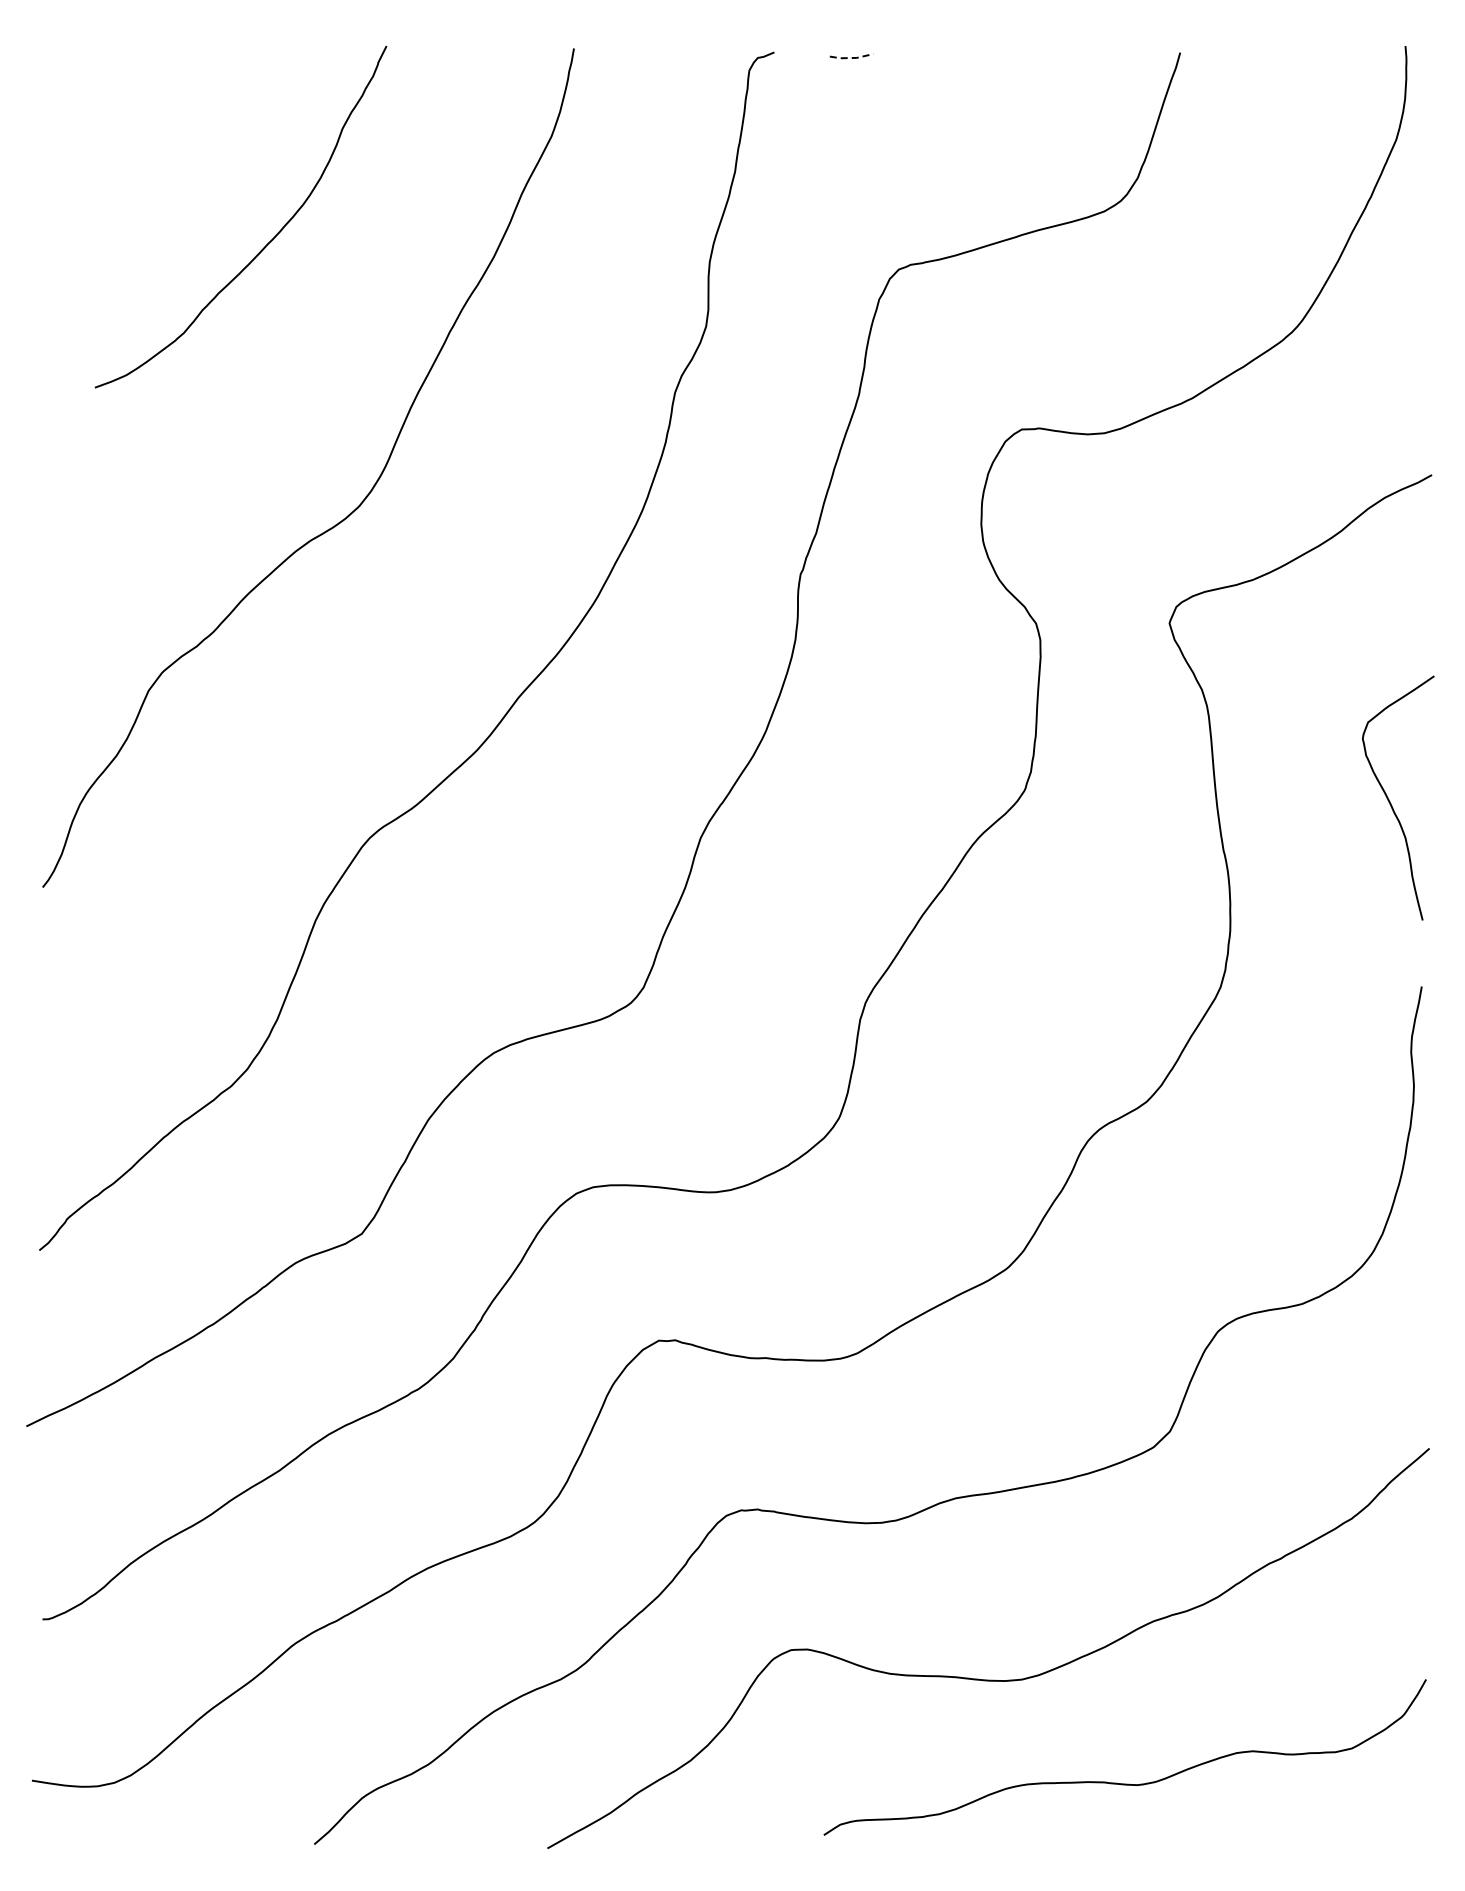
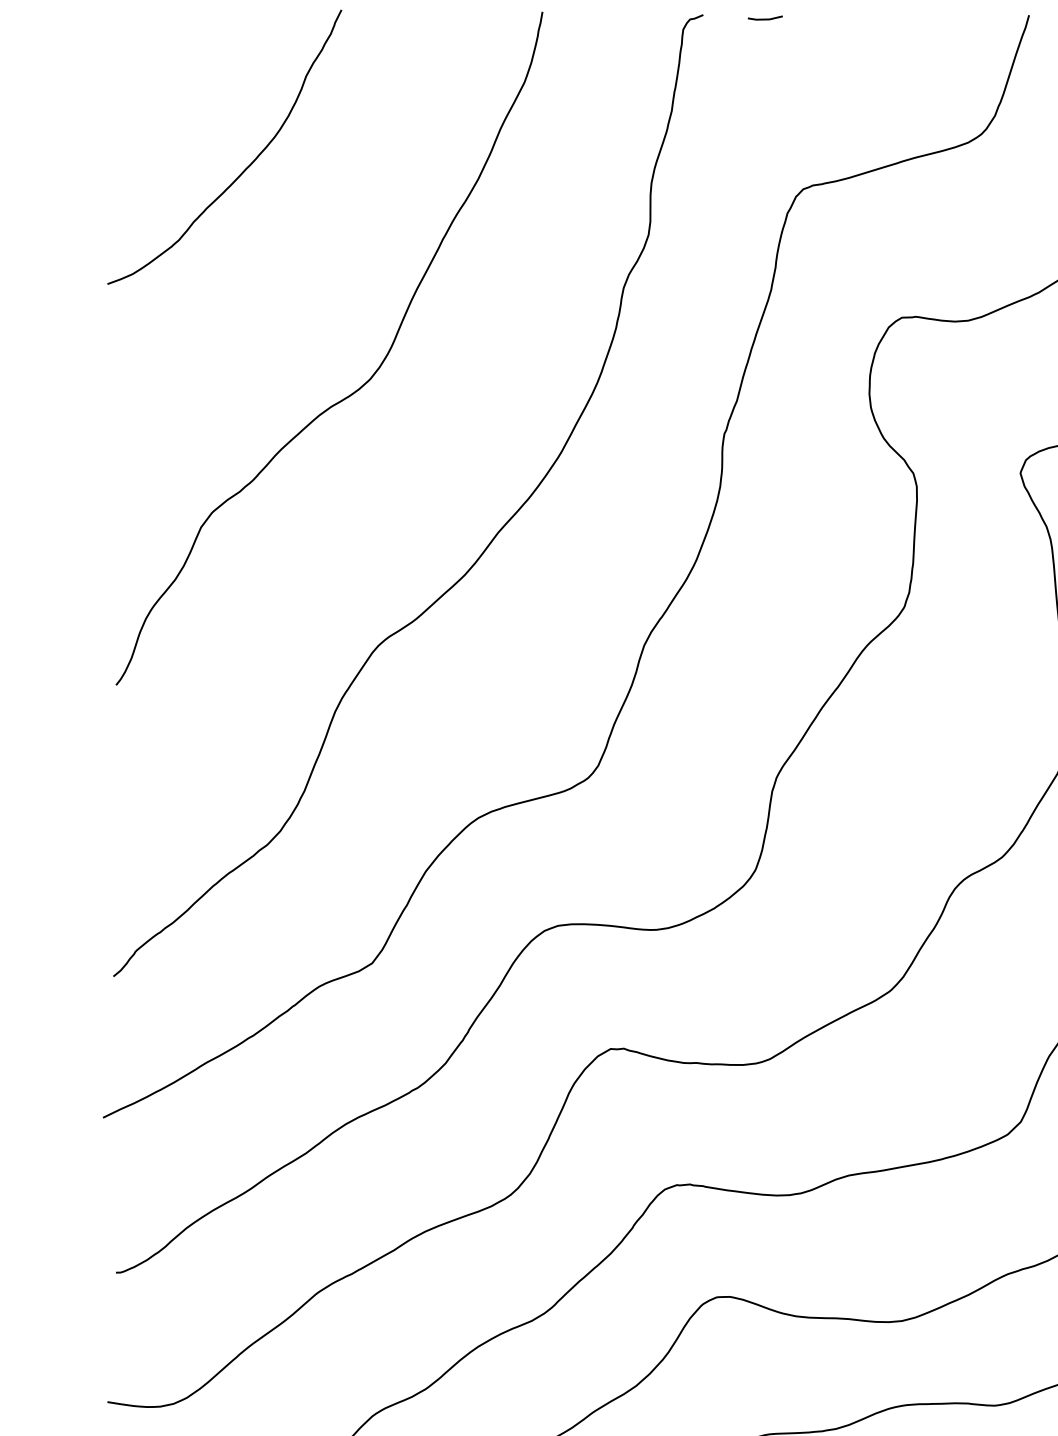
line: (852, 58) -> (766, 19), dashed -> solid
curve: (267, 243) -> (245, 168), moved

